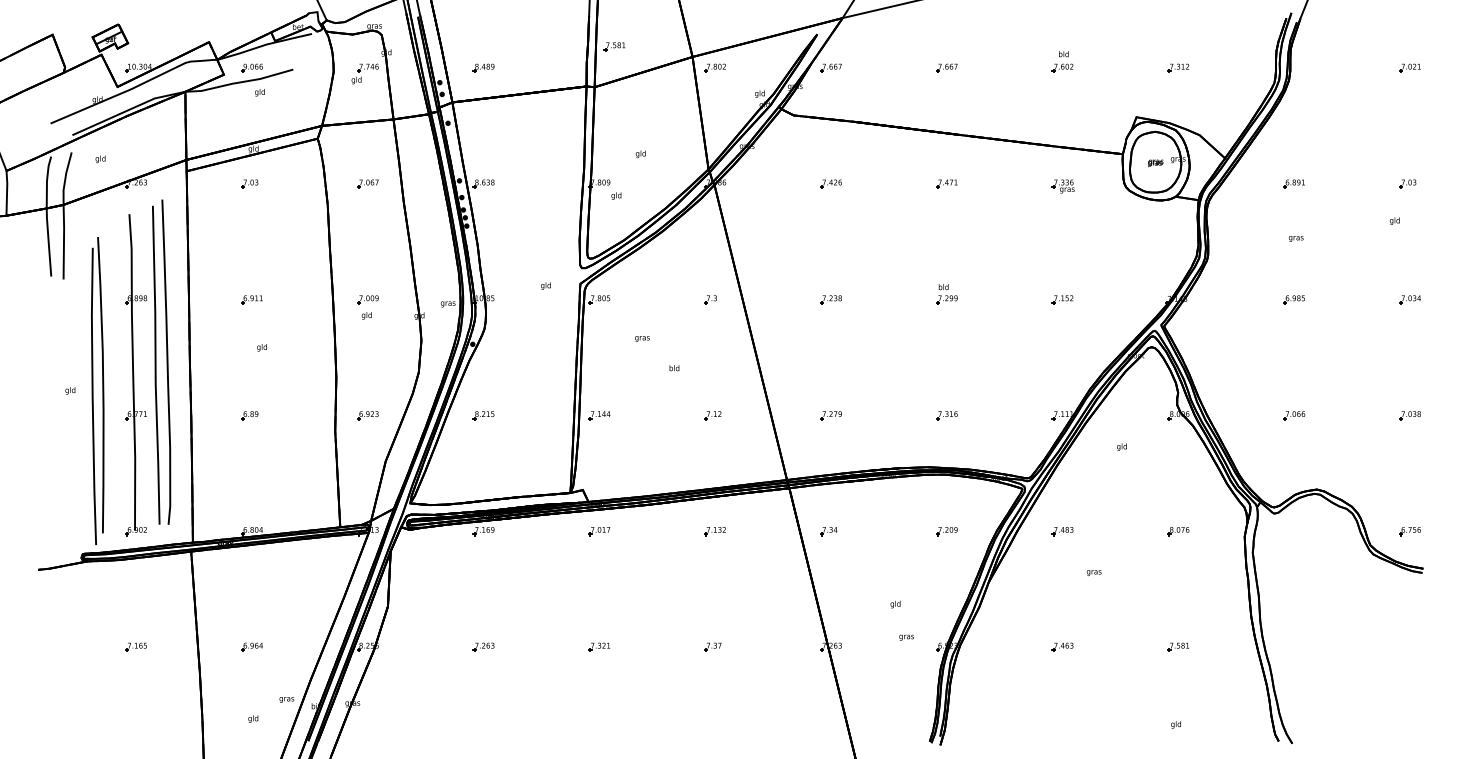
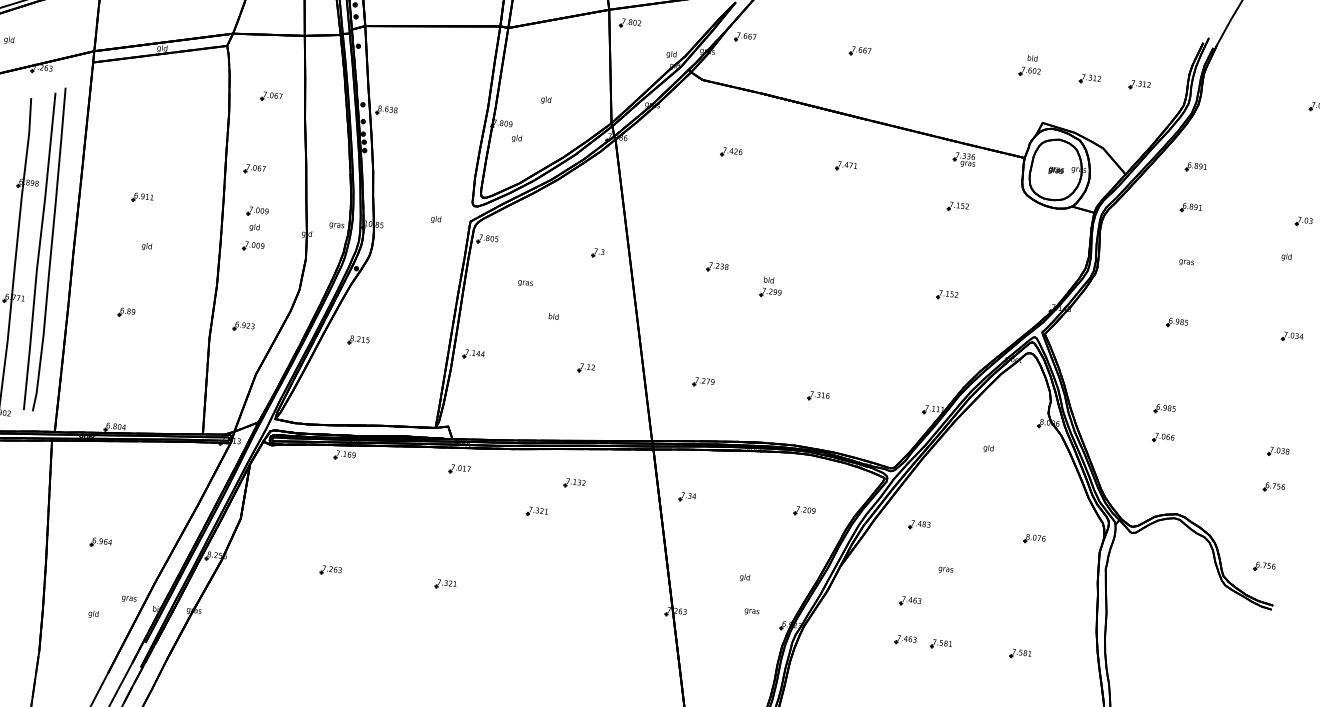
part: (1062, 61) -> (1030, 65), moved
part: (1227, 67) -> (1138, 84), added
part: (1293, 142) -> (1195, 166), added
part: (249, 183) -> (154, 82), removed
part: (1062, 186) -> (963, 159), moved
part: (1062, 210) -> (957, 206), added
part: (359, 257) -> (254, 168), added
part: (946, 294) -> (770, 287), moved
part: (367, 334) -> (253, 246), added
part: (1291, 386) -> (1164, 408), added
part: (1409, 451) -> (1273, 487), added
part: (681, 563) -> (537, 511), added
part: (1062, 607) -> (910, 600), added
part: (712, 646) -> (558, 597), removed
part: (1098, 646) -> (941, 643), added

